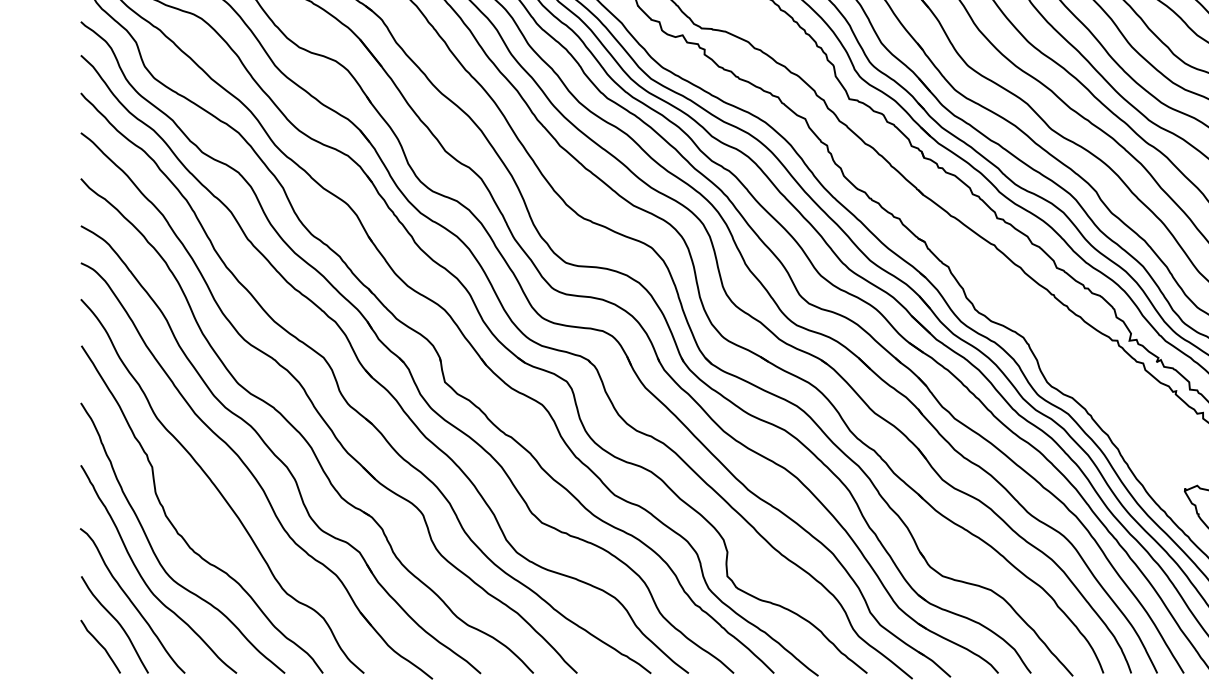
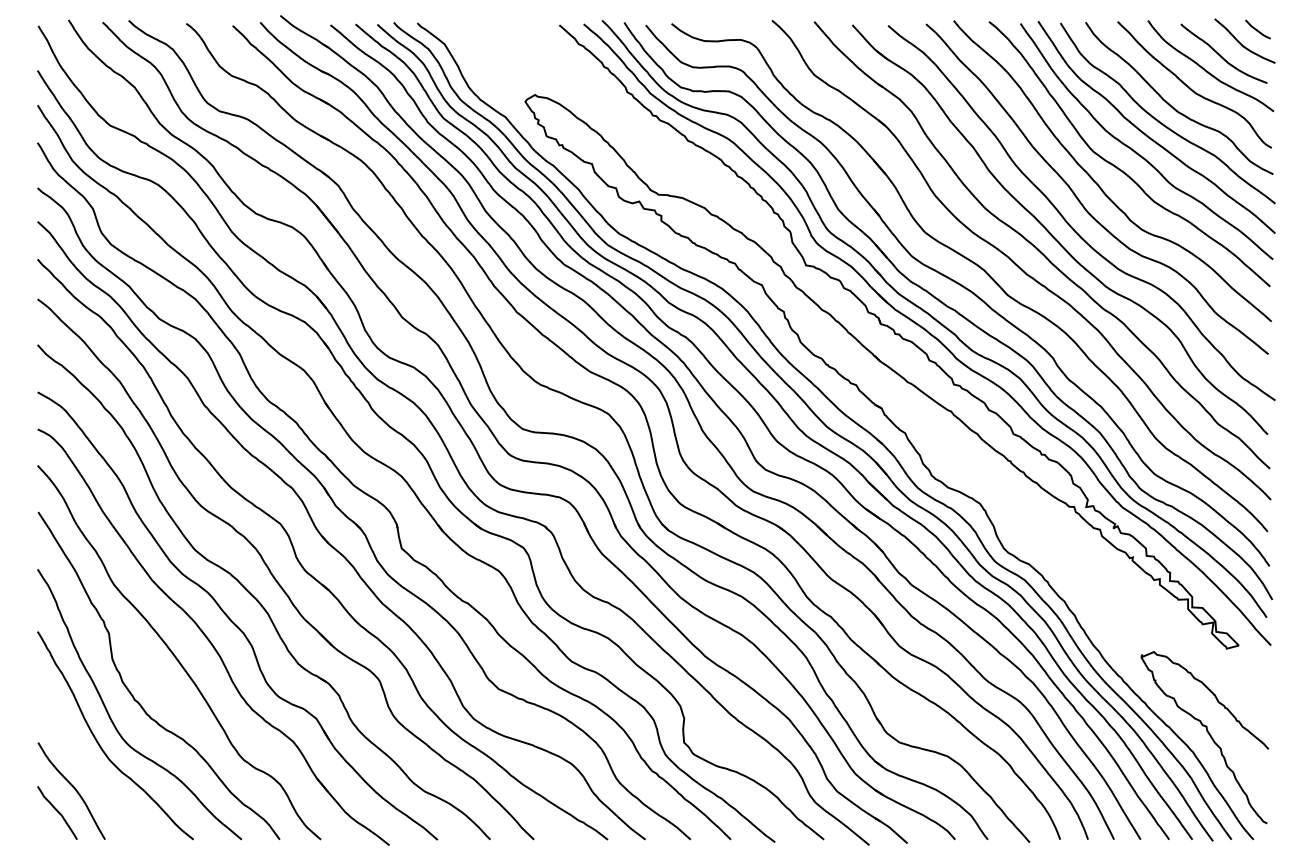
curve: (131, 601) -> (88, 767), removed

